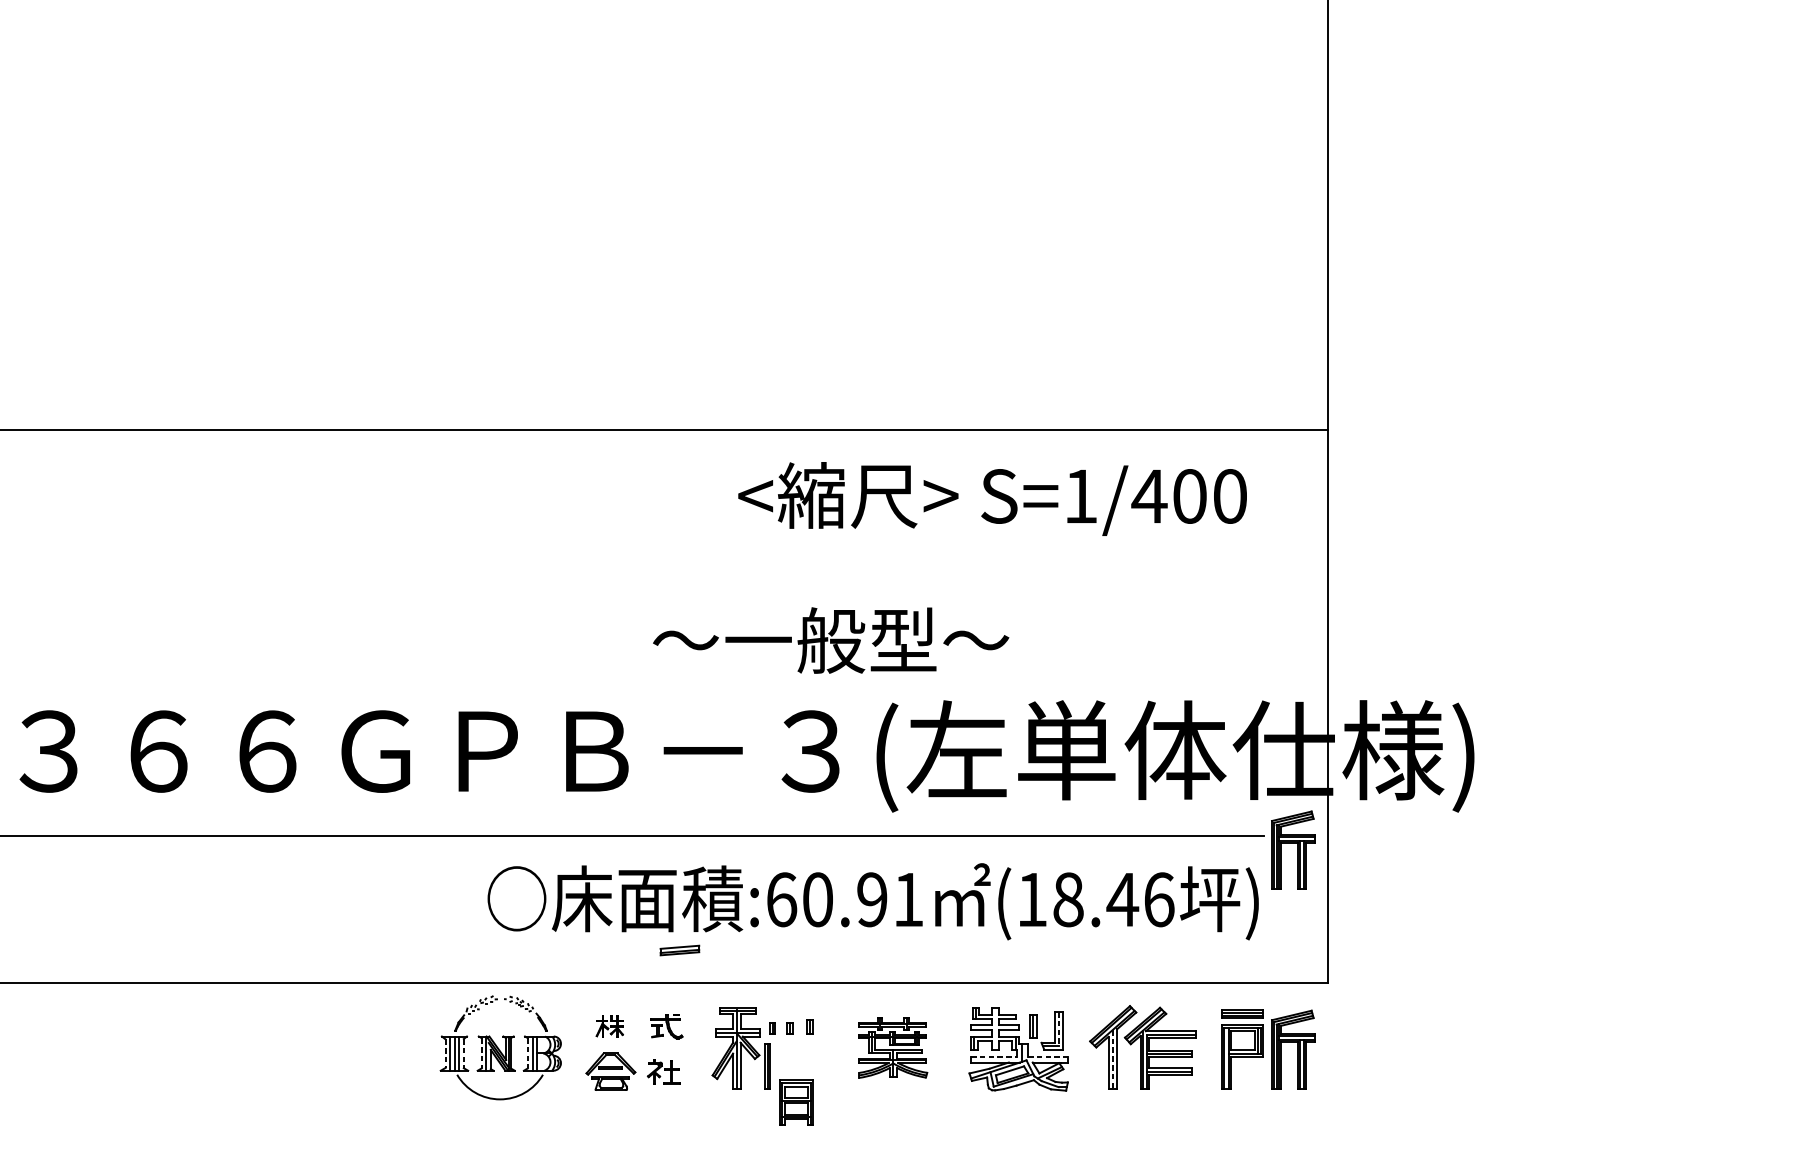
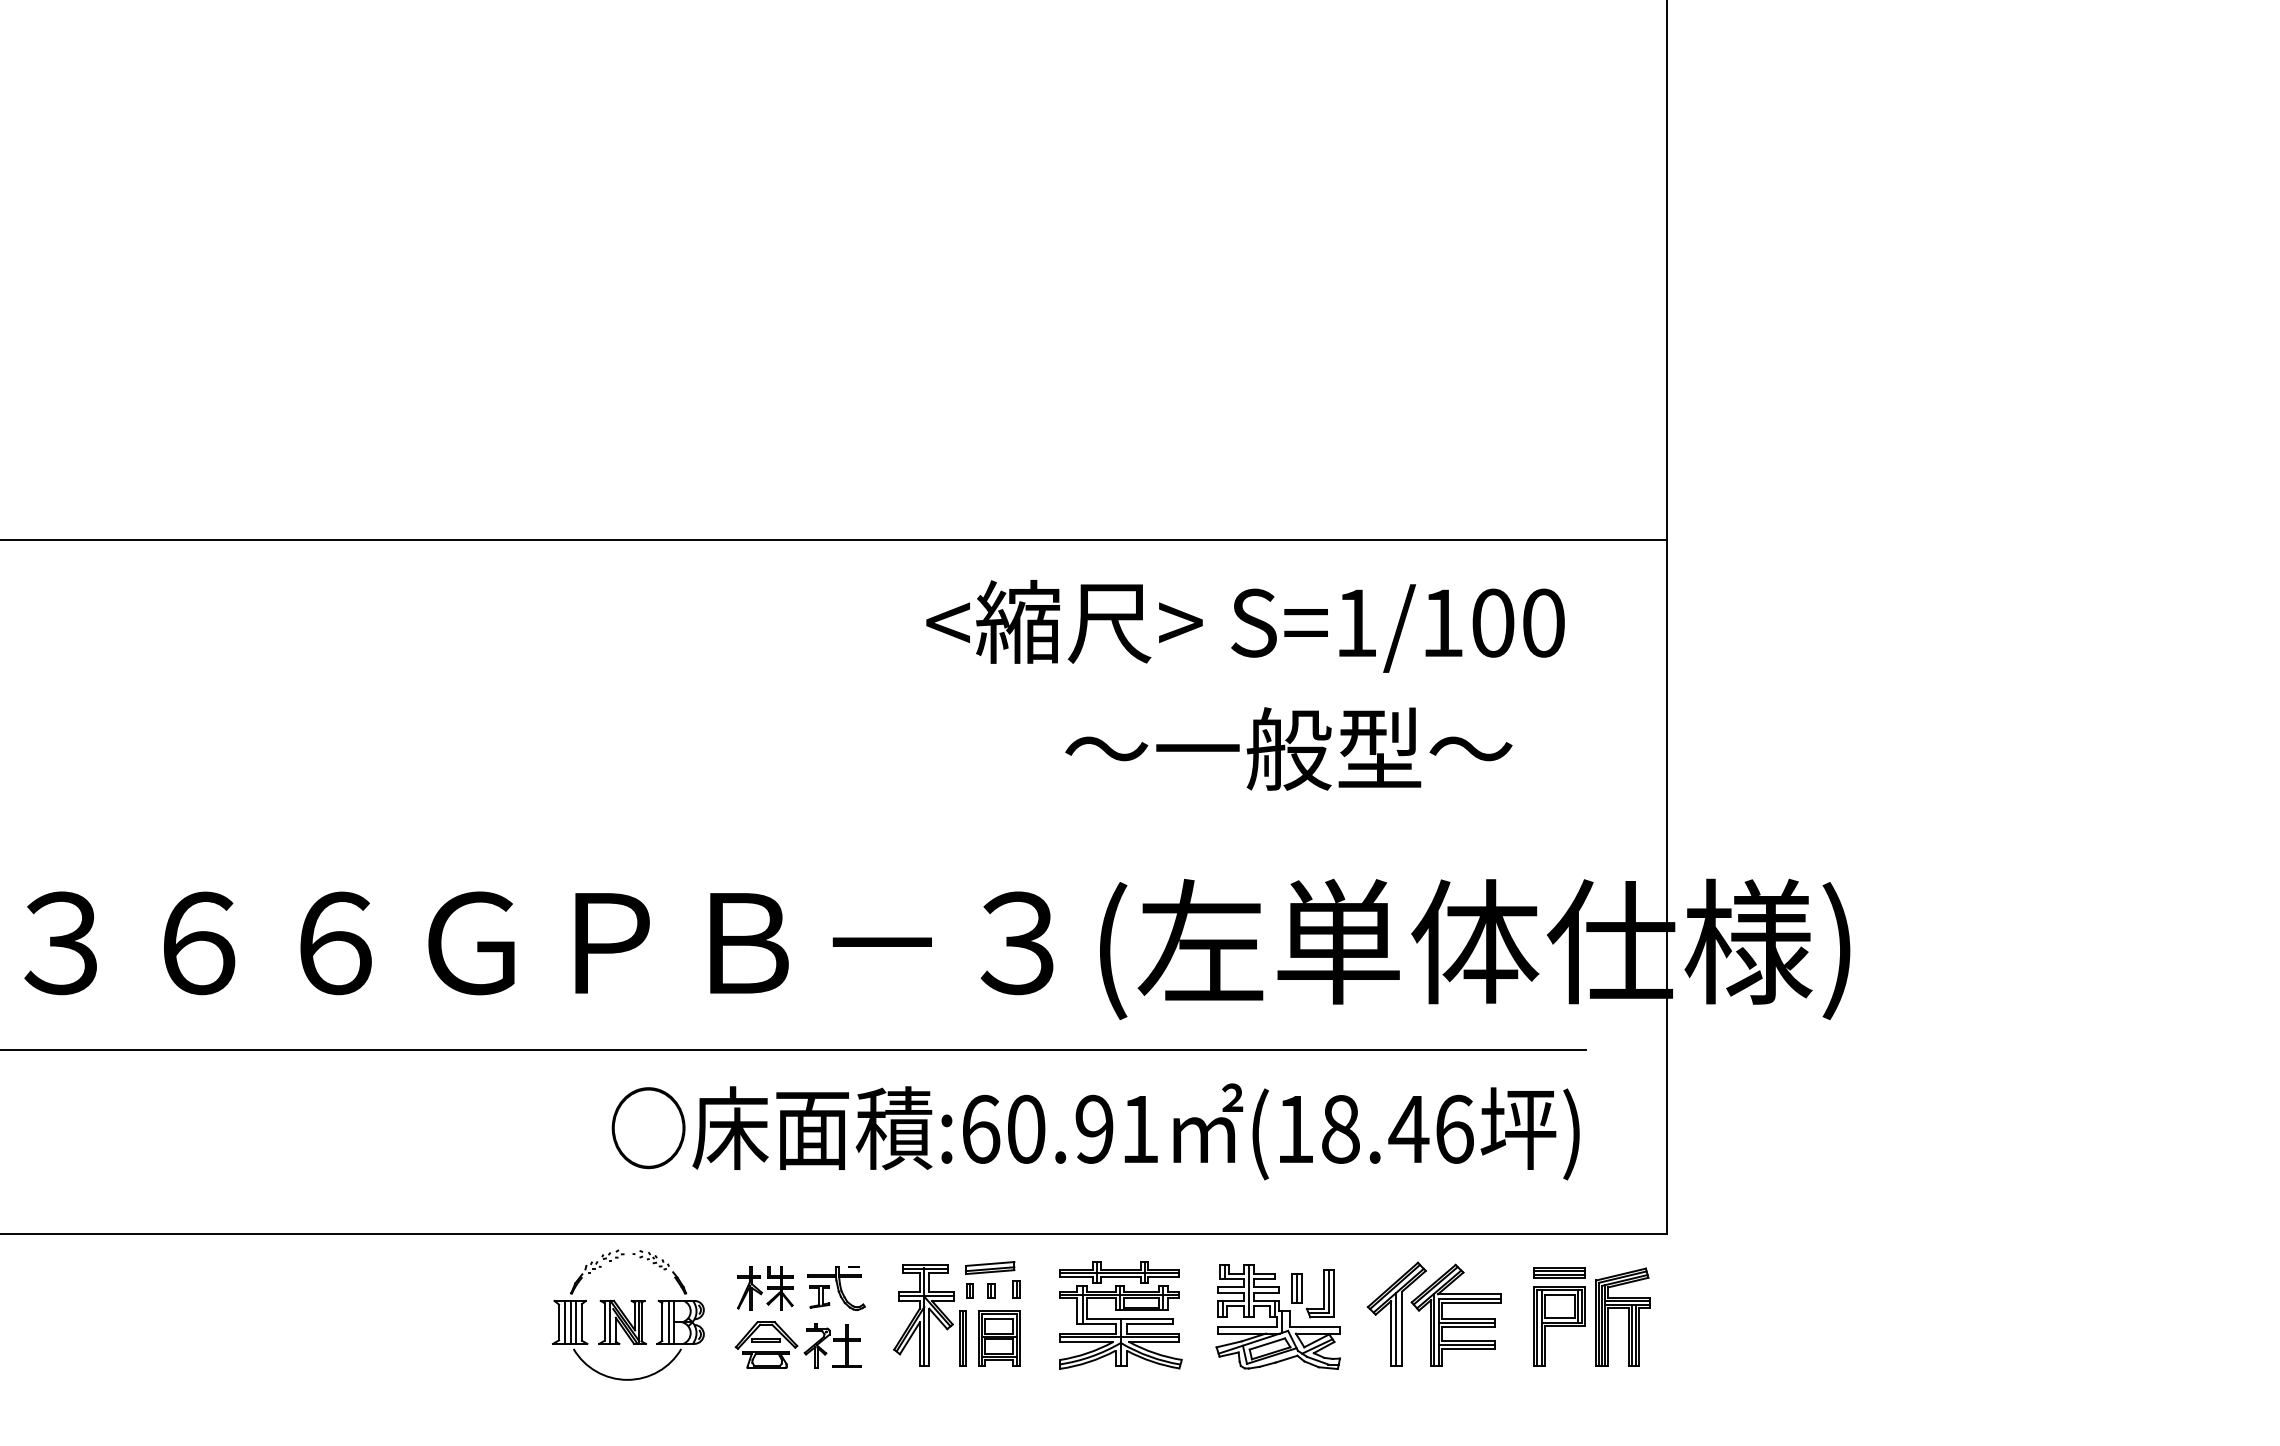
text: (1149, 495) -> (1442, 622), S=1/400 -> S=1/100
text: (830, 640) -> (1288, 748), moved
part: (1292, 849) -> (1622, 1066), removed
part: (680, 950) -> (990, 1267), moved
part: (609, 1026) -> (764, 1288), size x1.67
part: (666, 1026) -> (836, 1288), size x1.43
line: (994, 1028) -> (1248, 1291), added
line: (1058, 1028) -> (1328, 1291), dashed -> solid
part: (892, 1048) -> (1120, 1315), size x1.43
line: (445, 1053) -> (559, 1322), dashed -> solid
line: (463, 1053) -> (581, 1322), dashed -> solid
line: (481, 1053) -> (604, 1322), dashed -> solid
line: (528, 1053) -> (662, 1322), dashed -> solid
line: (994, 1056) -> (1247, 1326), dashed -> solid
line: (1047, 1056) -> (1314, 1326), dashed -> solid
line: (1112, 1059) -> (1396, 1329), dashed -> solid
part: (663, 1072) -> (832, 1345), size x1.43
part: (796, 1102) -> (999, 1338), moved

